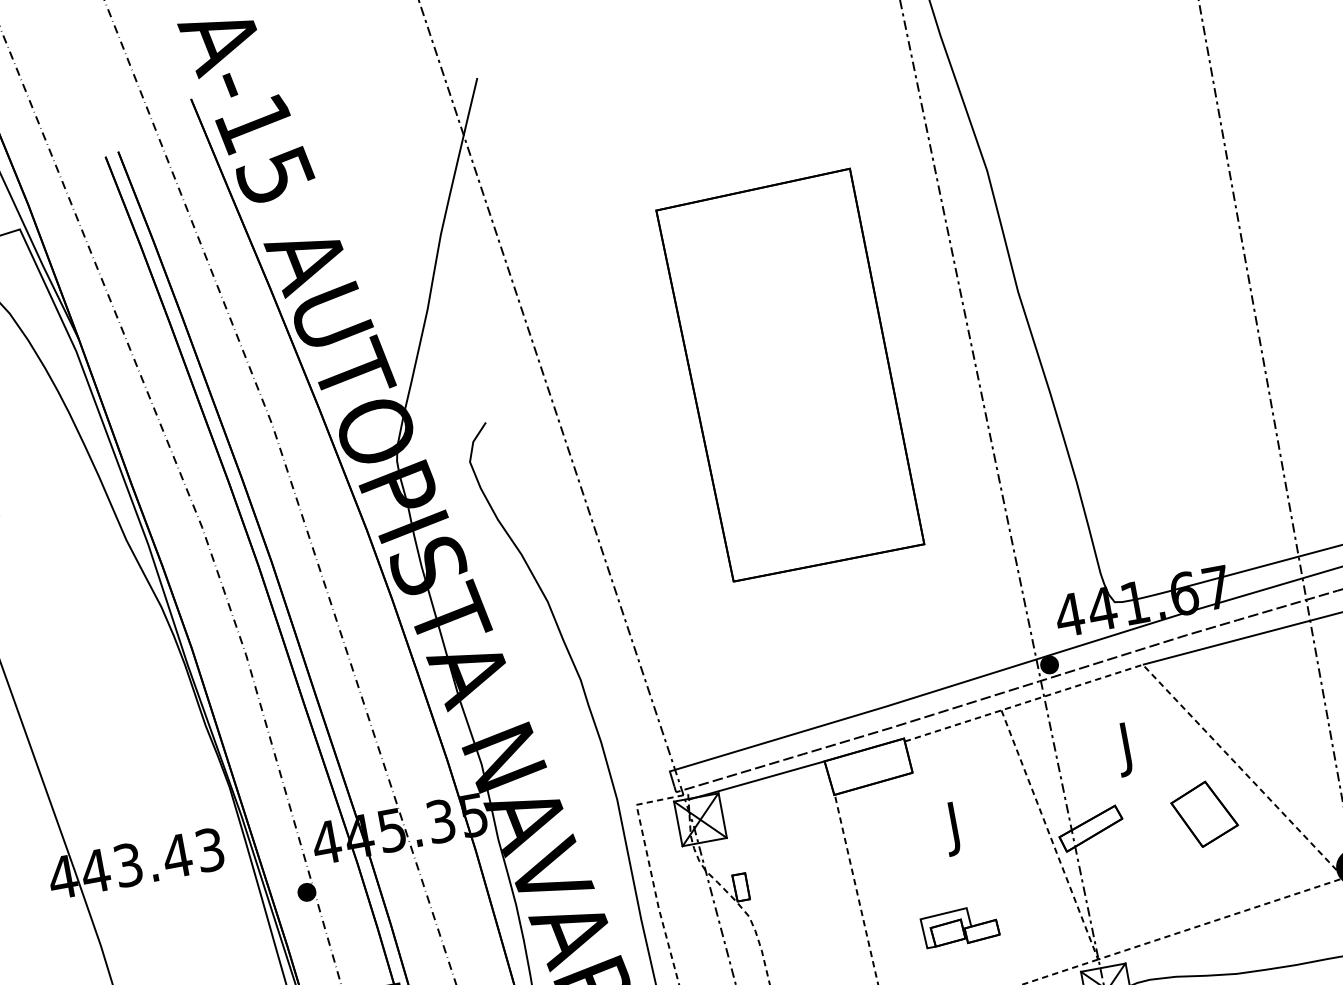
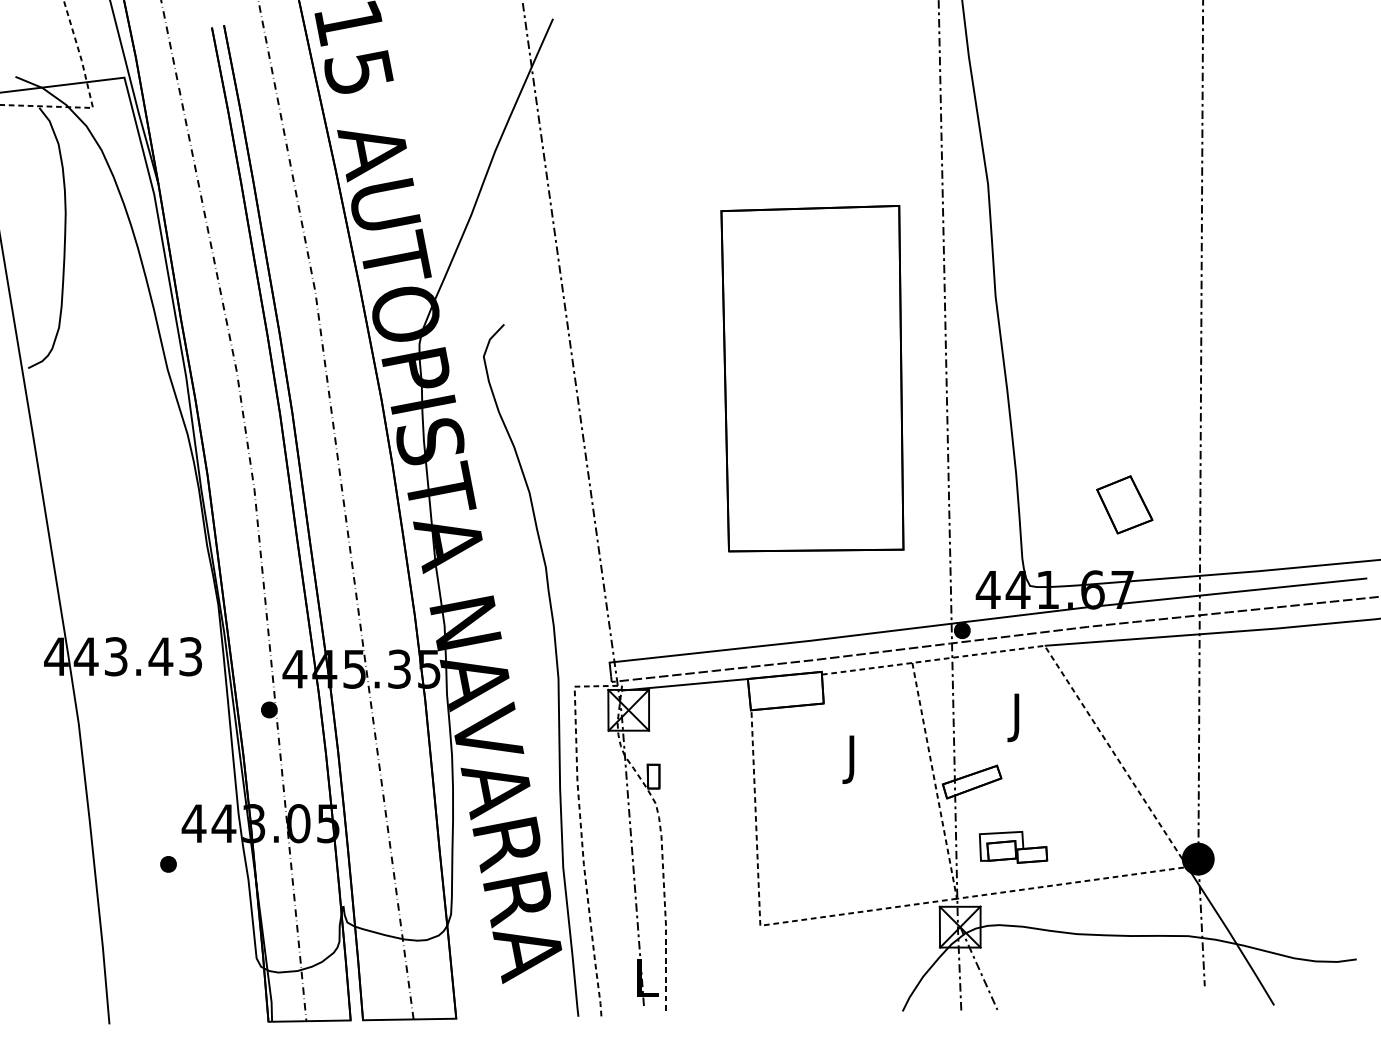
part: (789, 375) -> (812, 378), moved
part: (1204, 813) -> (1124, 504), moved
part: (960, 927) -> (1013, 847), moved

